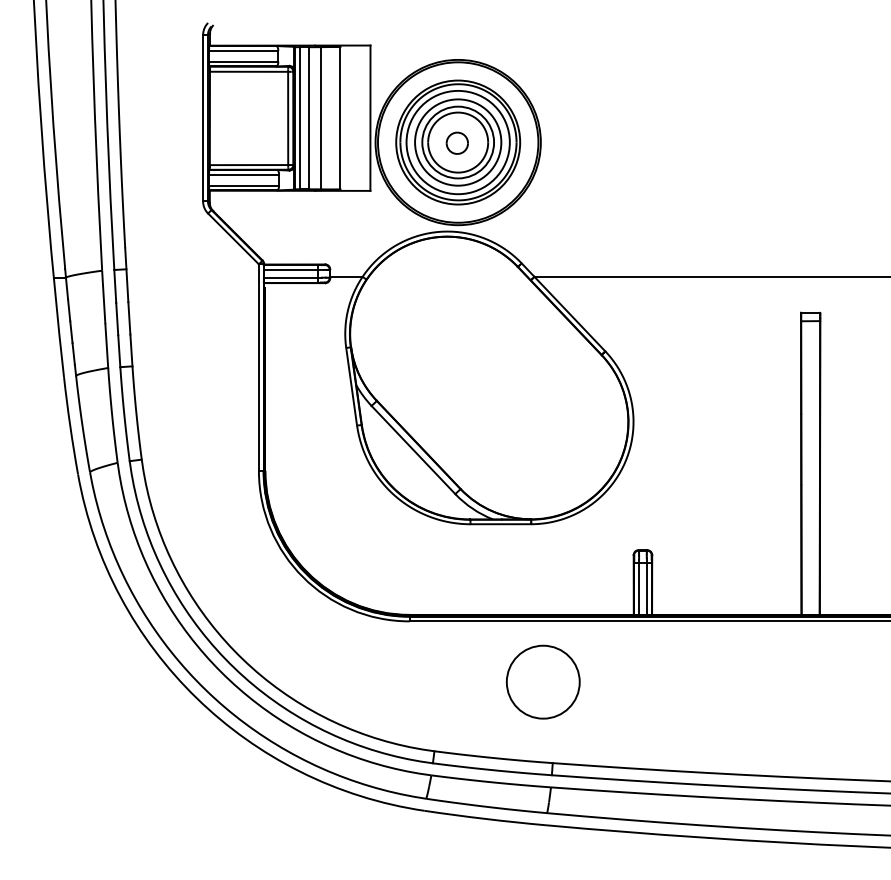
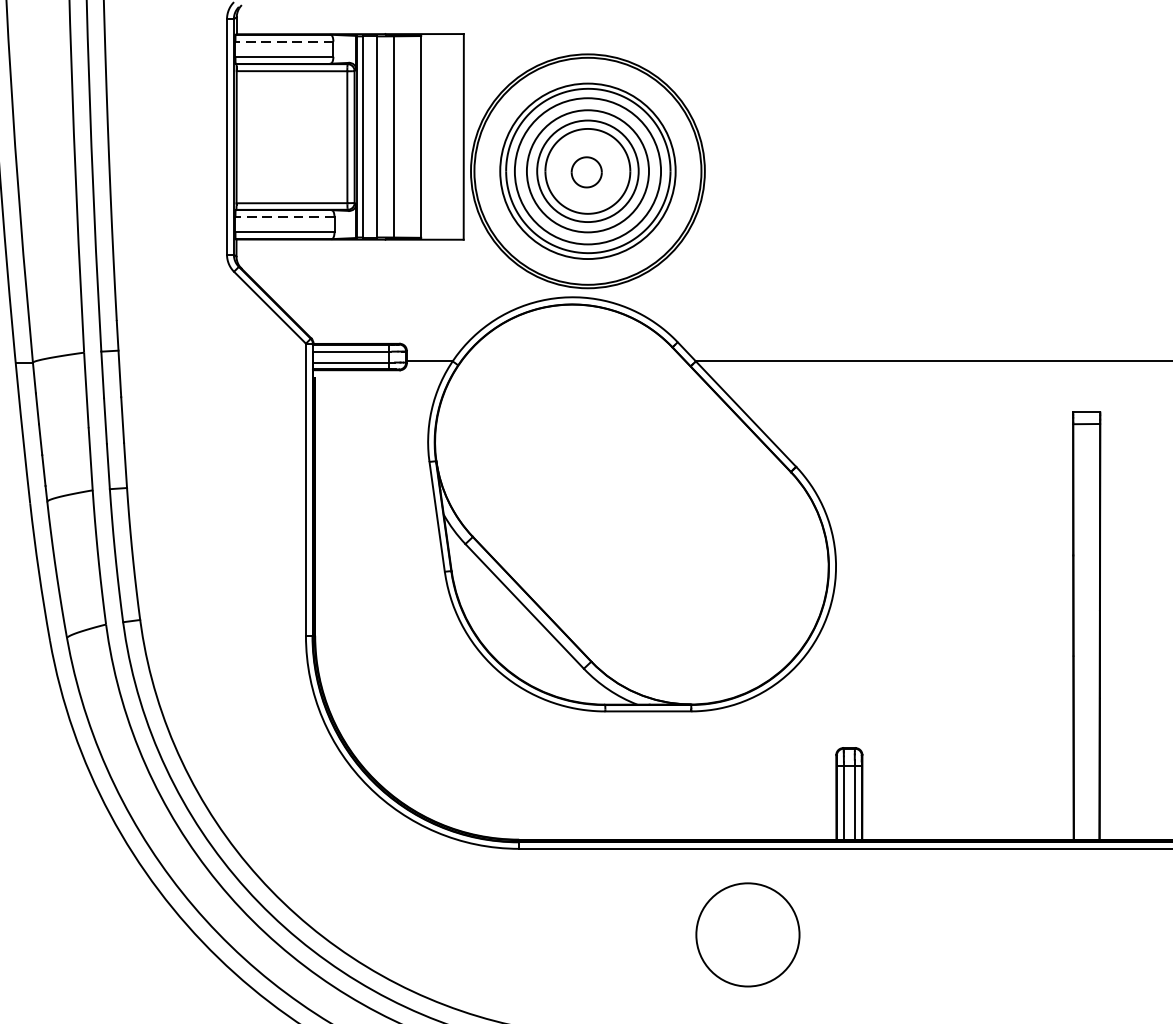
line: (243, 50) -> (284, 41), solid -> dashed
line: (243, 174) -> (284, 216), solid -> dashed
circle: (542, 681) -> (746, 933), moved

